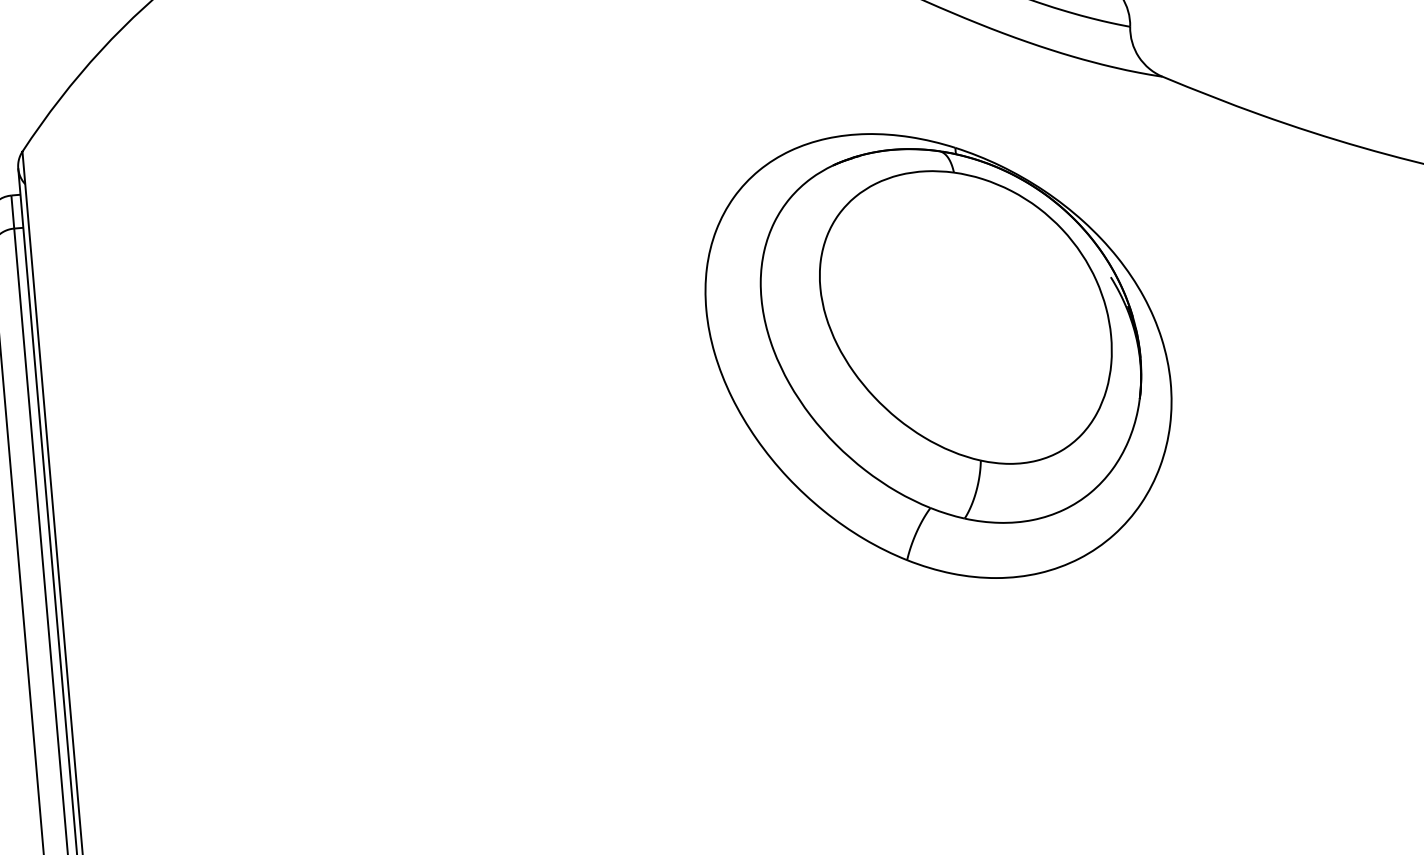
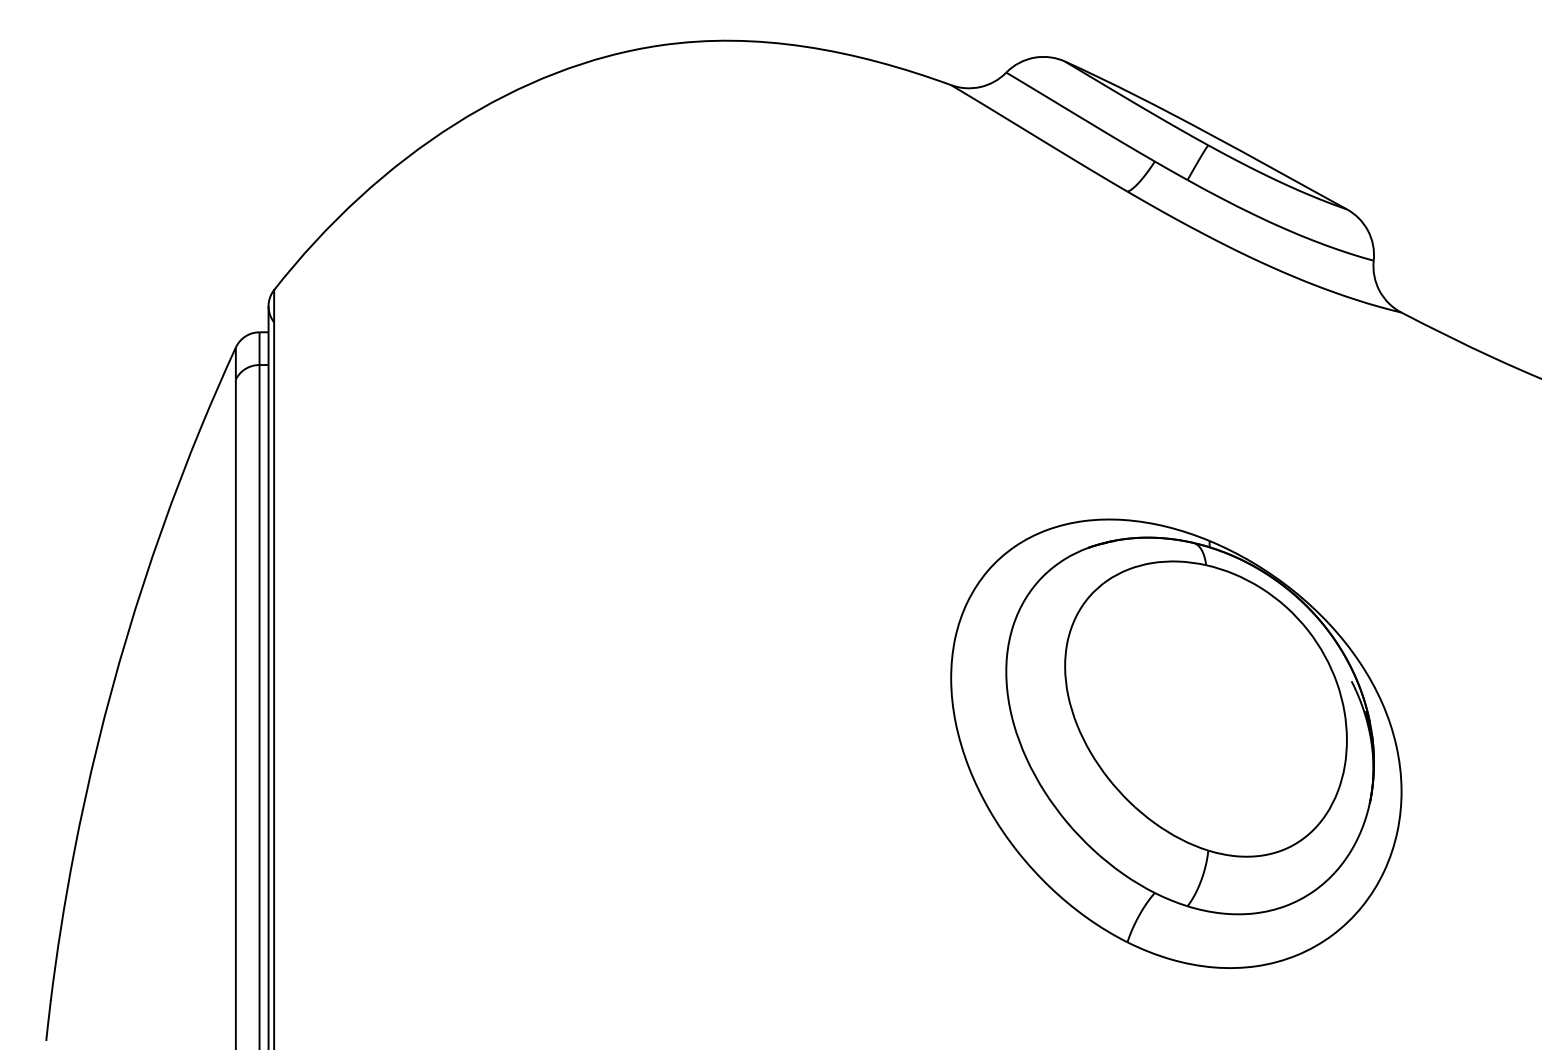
part: (939, 355) -> (1176, 743), moved

